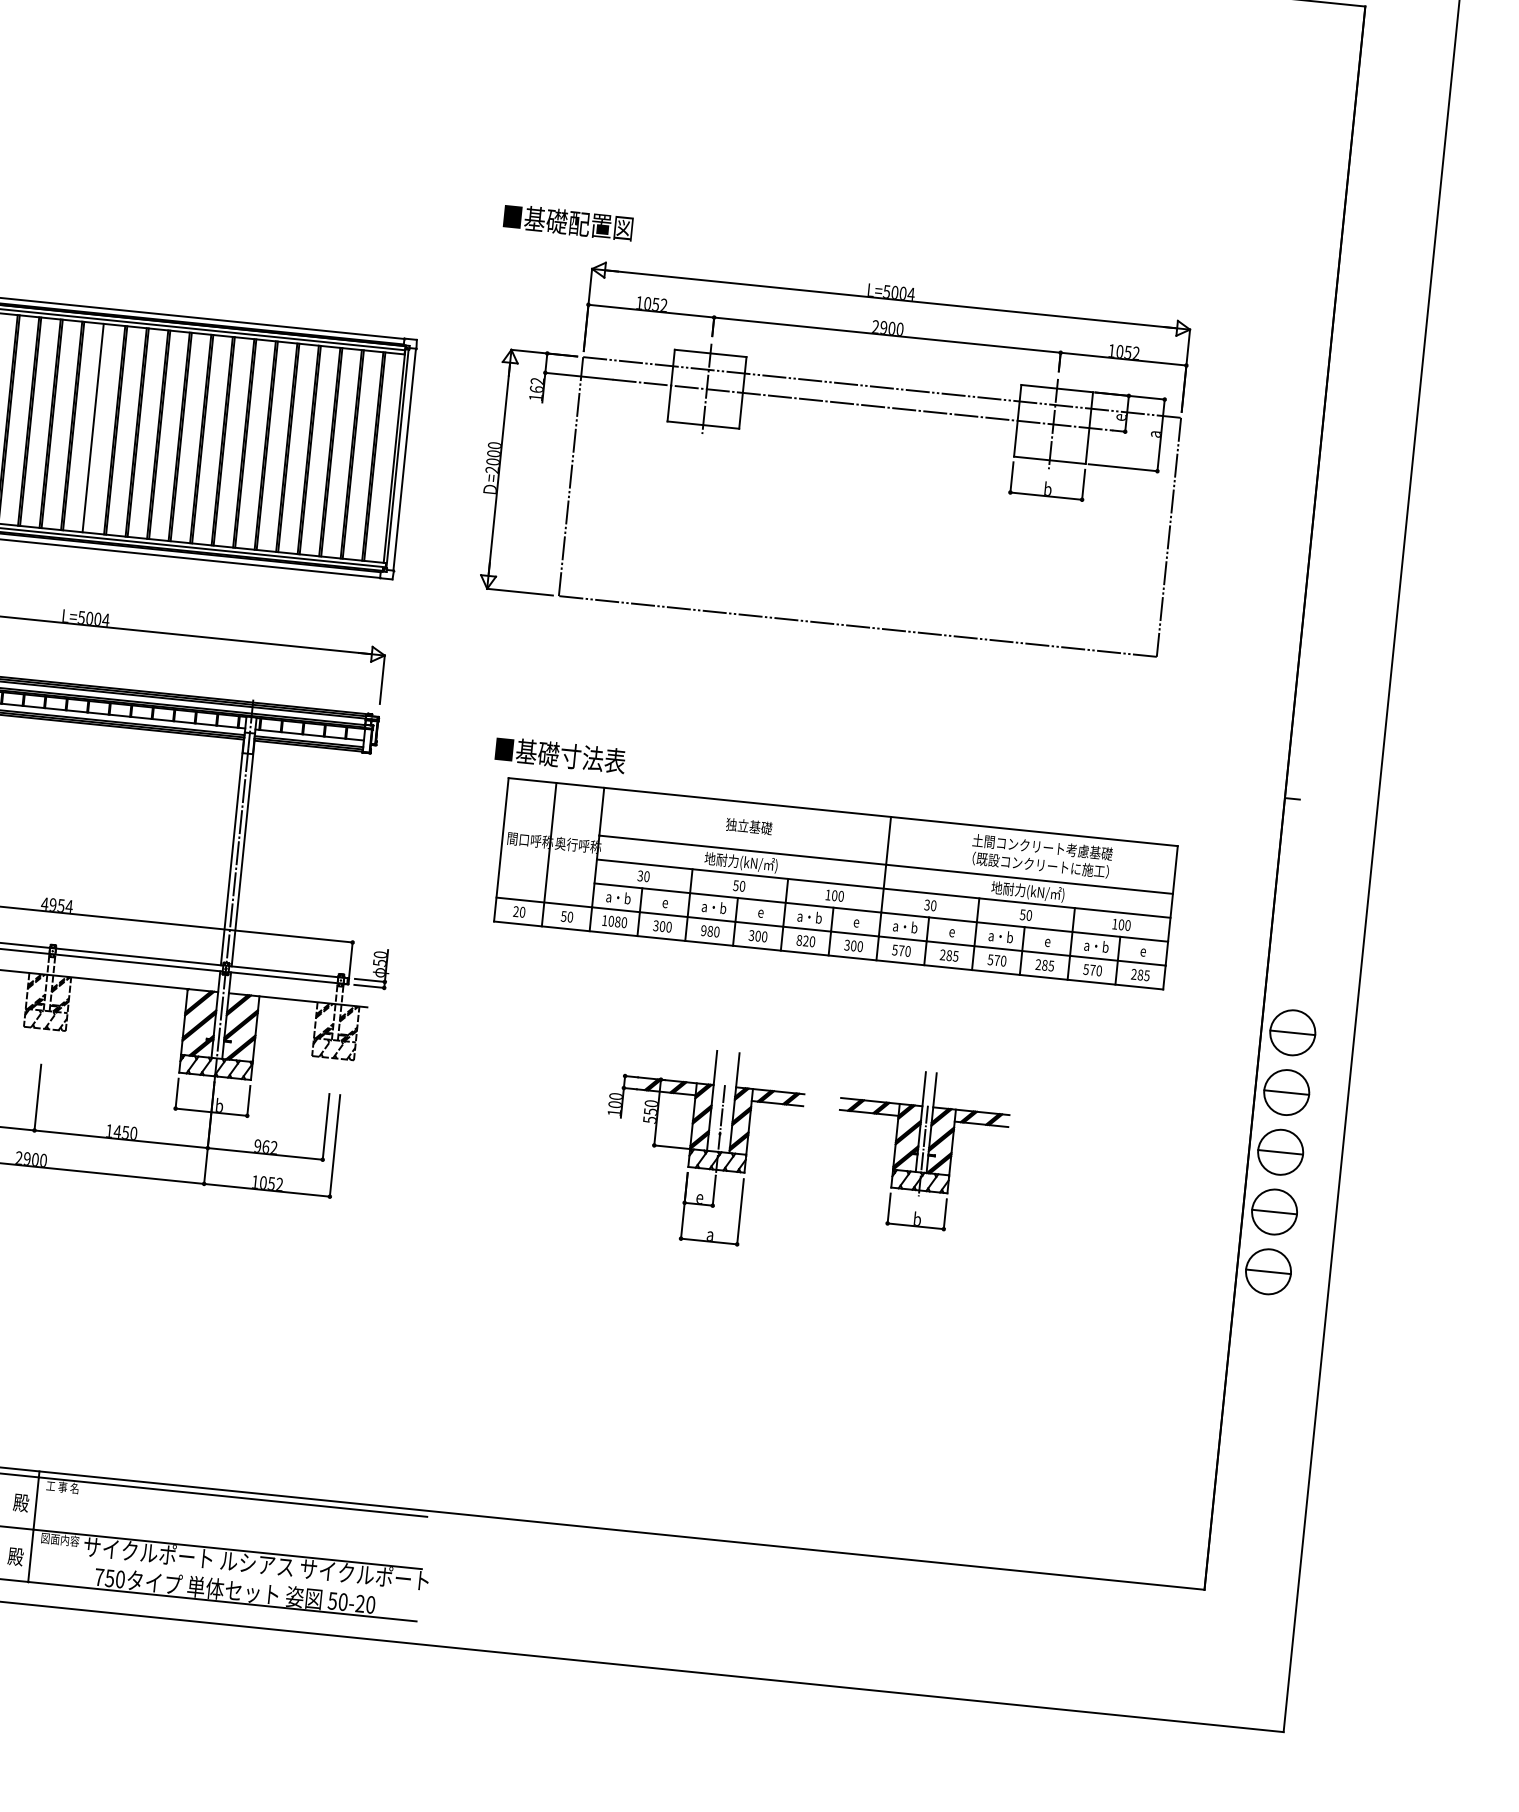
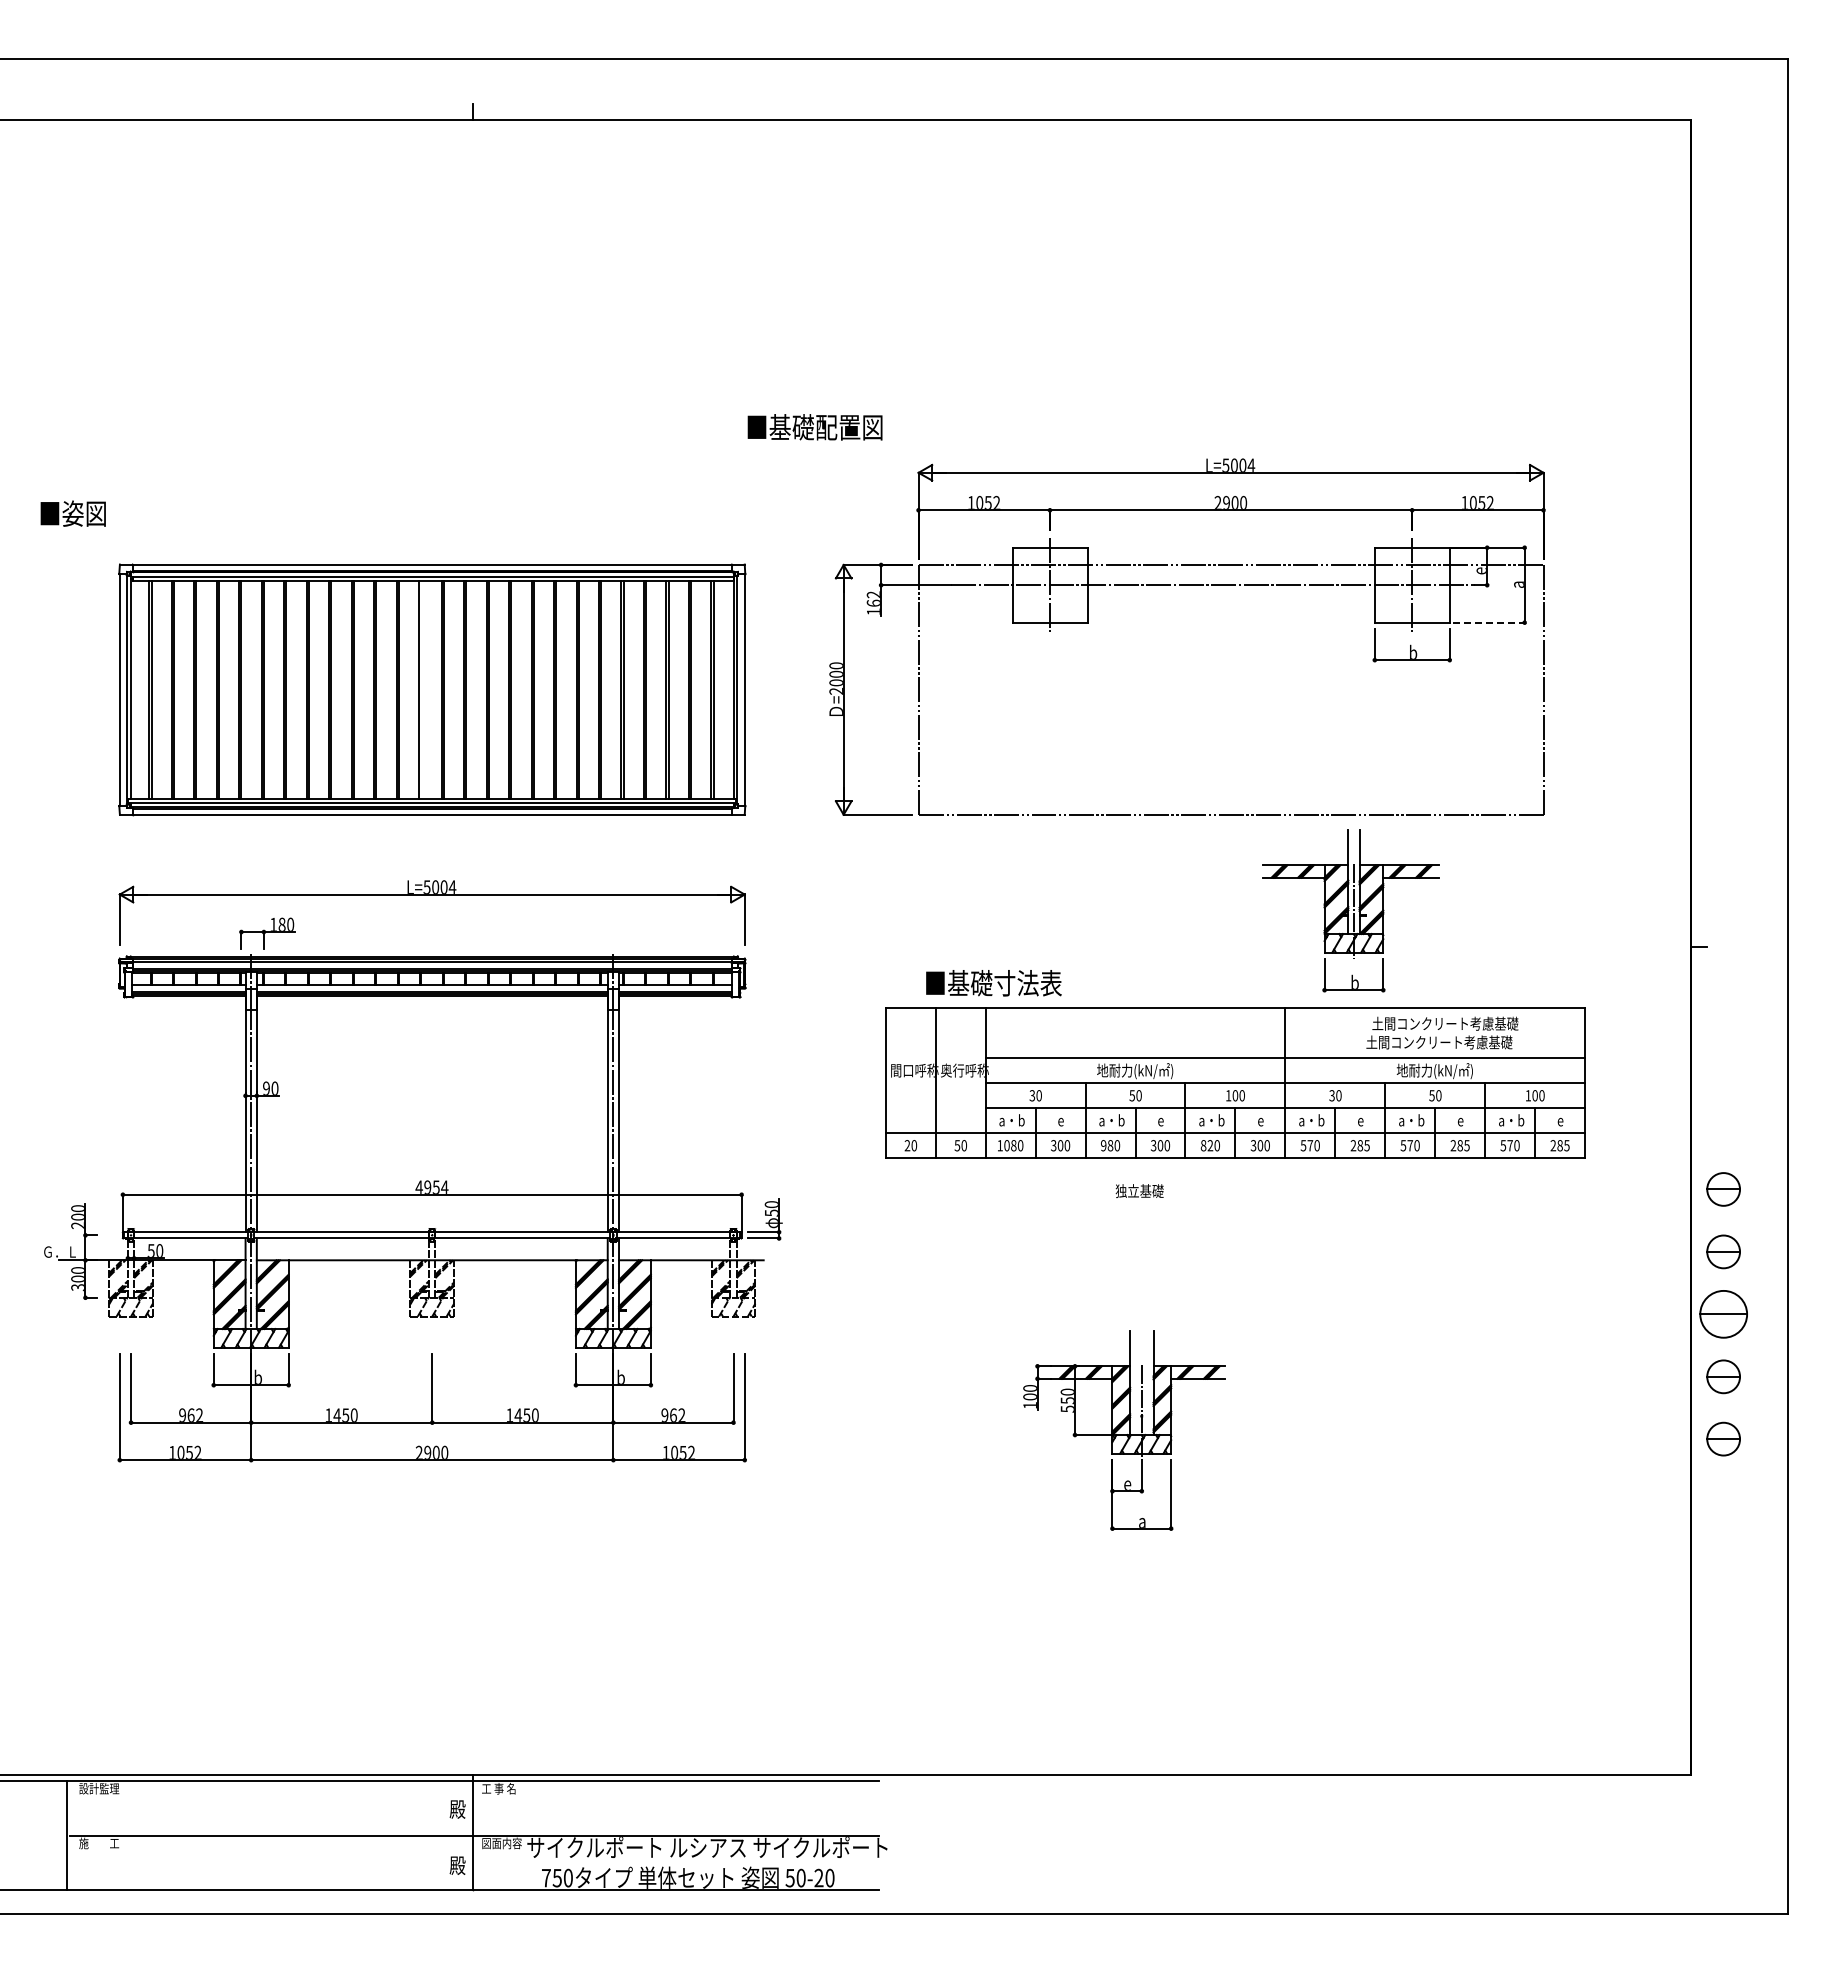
text: (567, 222) -> (814, 427), moved
line: (1122, 467) -> (1488, 622), solid -> dashed
text: (560, 755) -> (993, 983), moved
text: (749, 825) -> (1139, 1190), moved
text: (1037, 864) -> (1441, 1042), （既設コンクリートに施工） -> 土間コンクリート考慮基礎
part: (1292, 1032) -> (1723, 1189), size x0.7
part: (1286, 1092) -> (1723, 1251), size x0.7
part: (702, 1145) -> (1124, 1430), moved
part: (920, 1149) -> (1350, 910), moved
part: (1274, 1211) -> (1723, 1376), size x0.7
part: (1268, 1271) -> (1723, 1438), size x0.7

